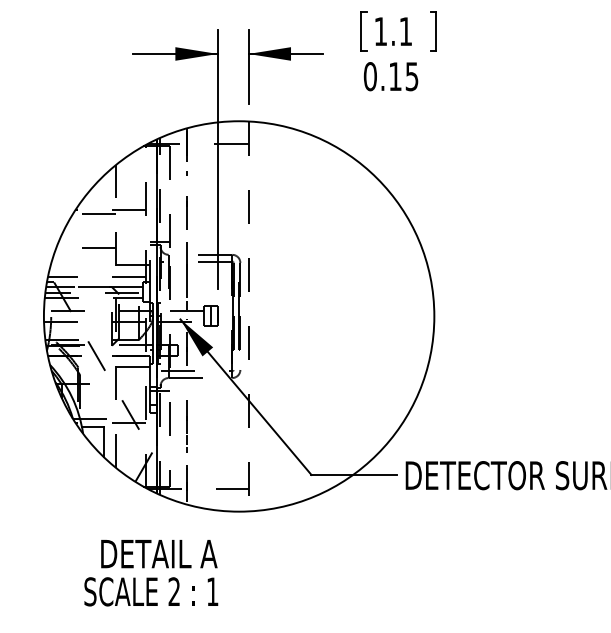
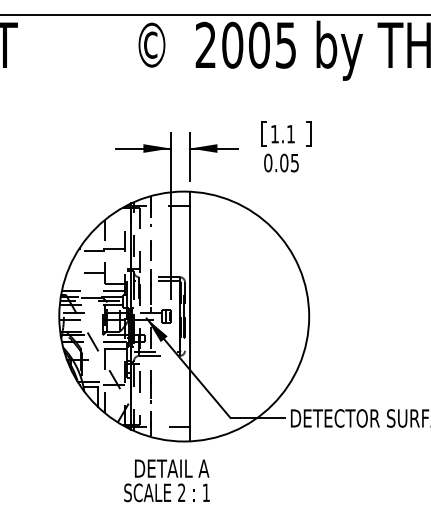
text: (395, 75) -> (284, 162), 0.15 -> 0.05
line: (248, 316) -> (190, 316), dashed -> solid
text: (150, 572) -> (166, 480), moved

